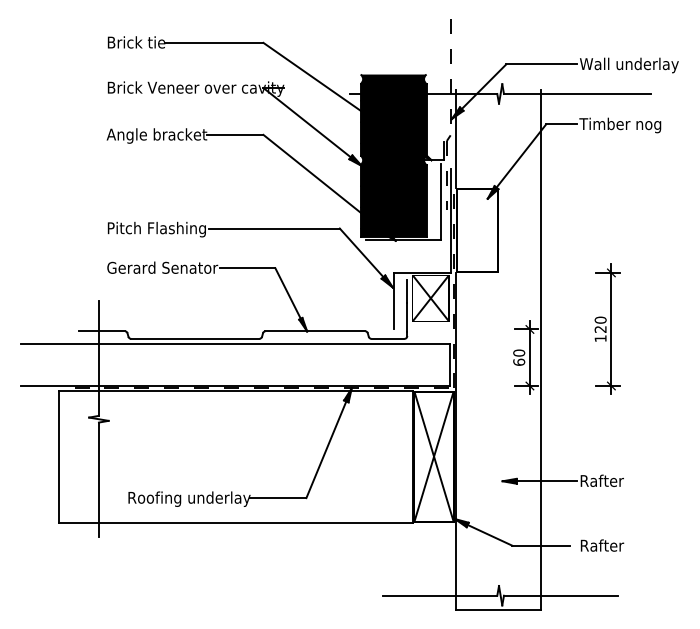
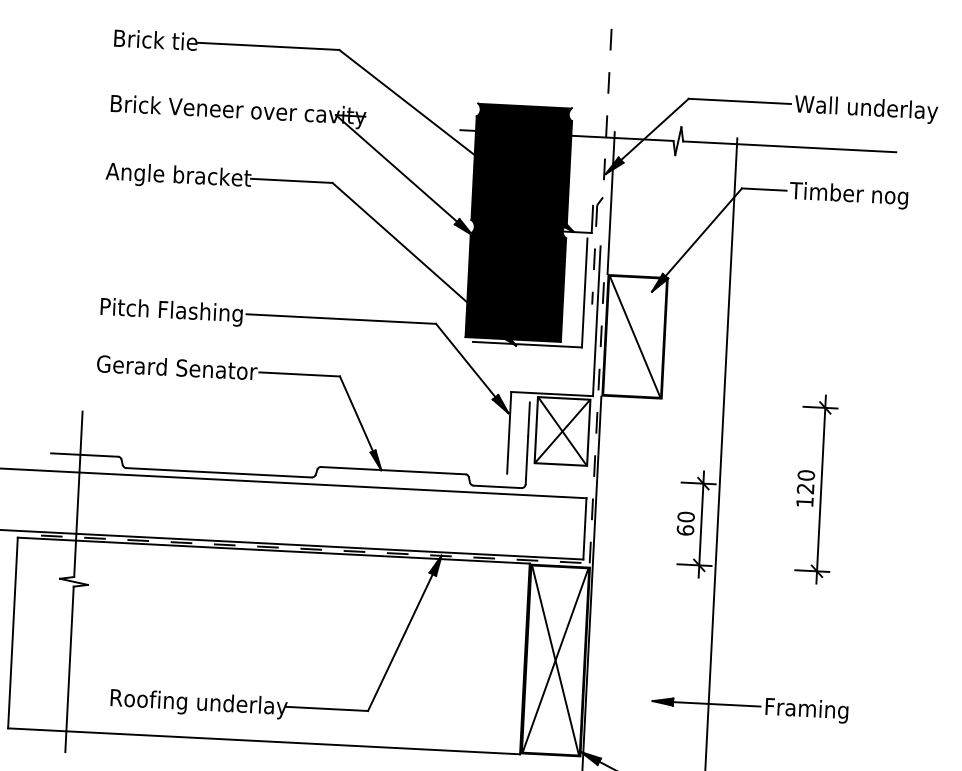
line: (477, 230) -> (634, 336), added
text: (609, 482) -> (807, 710), Rafter -> Framing

